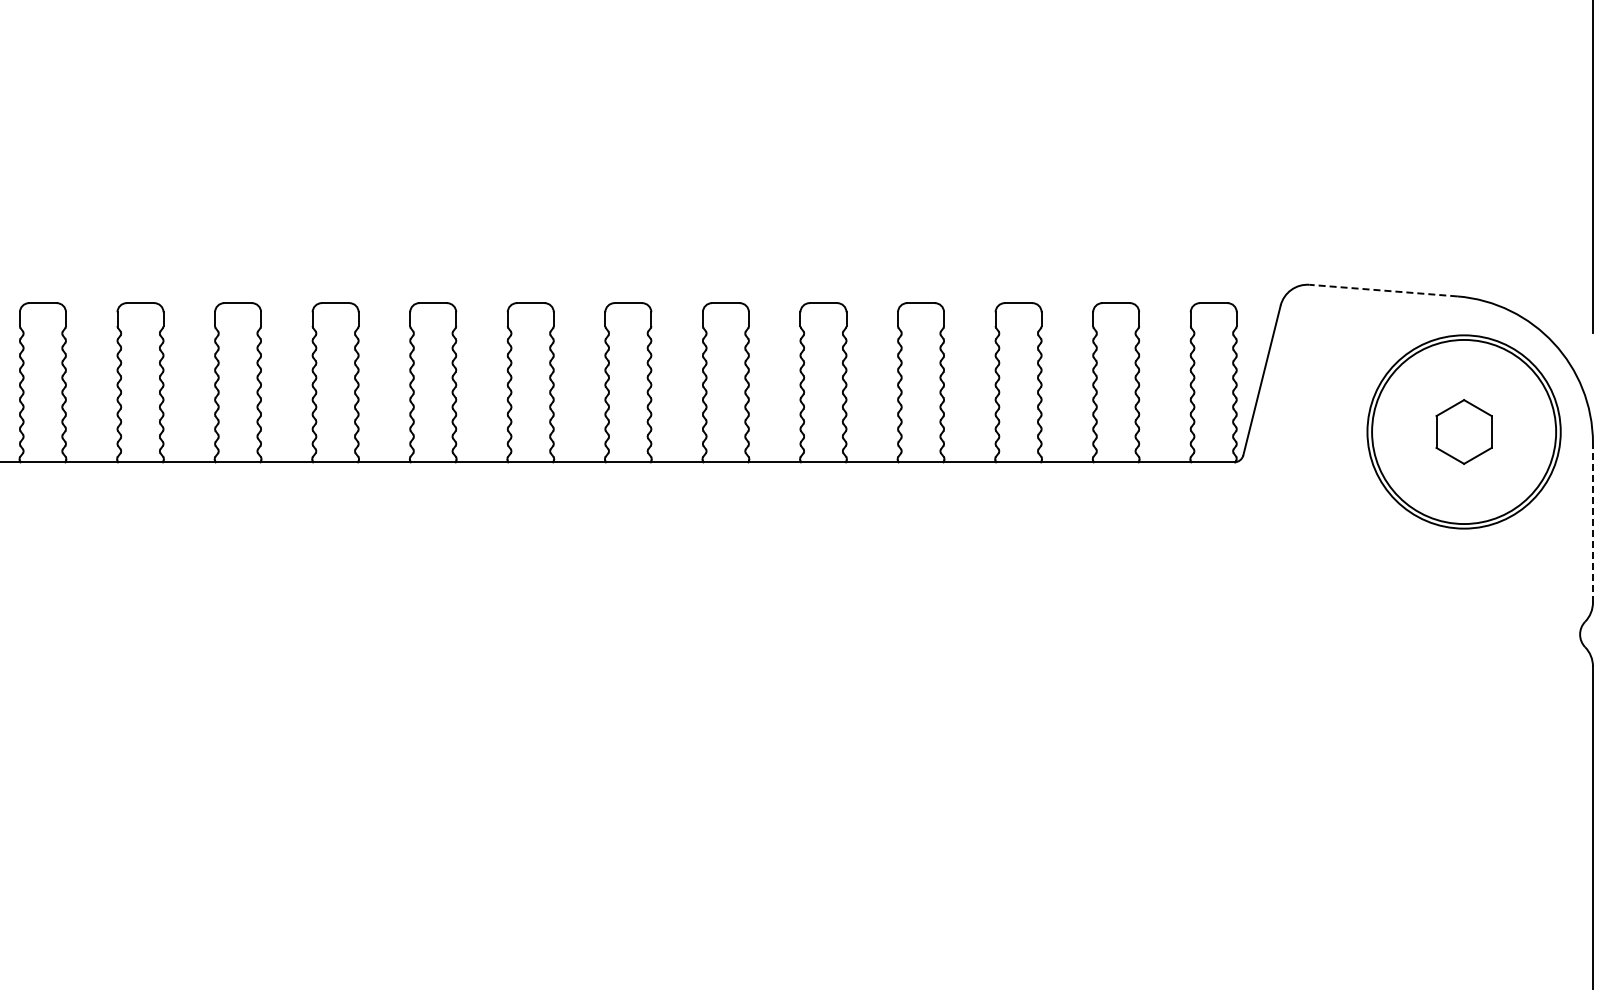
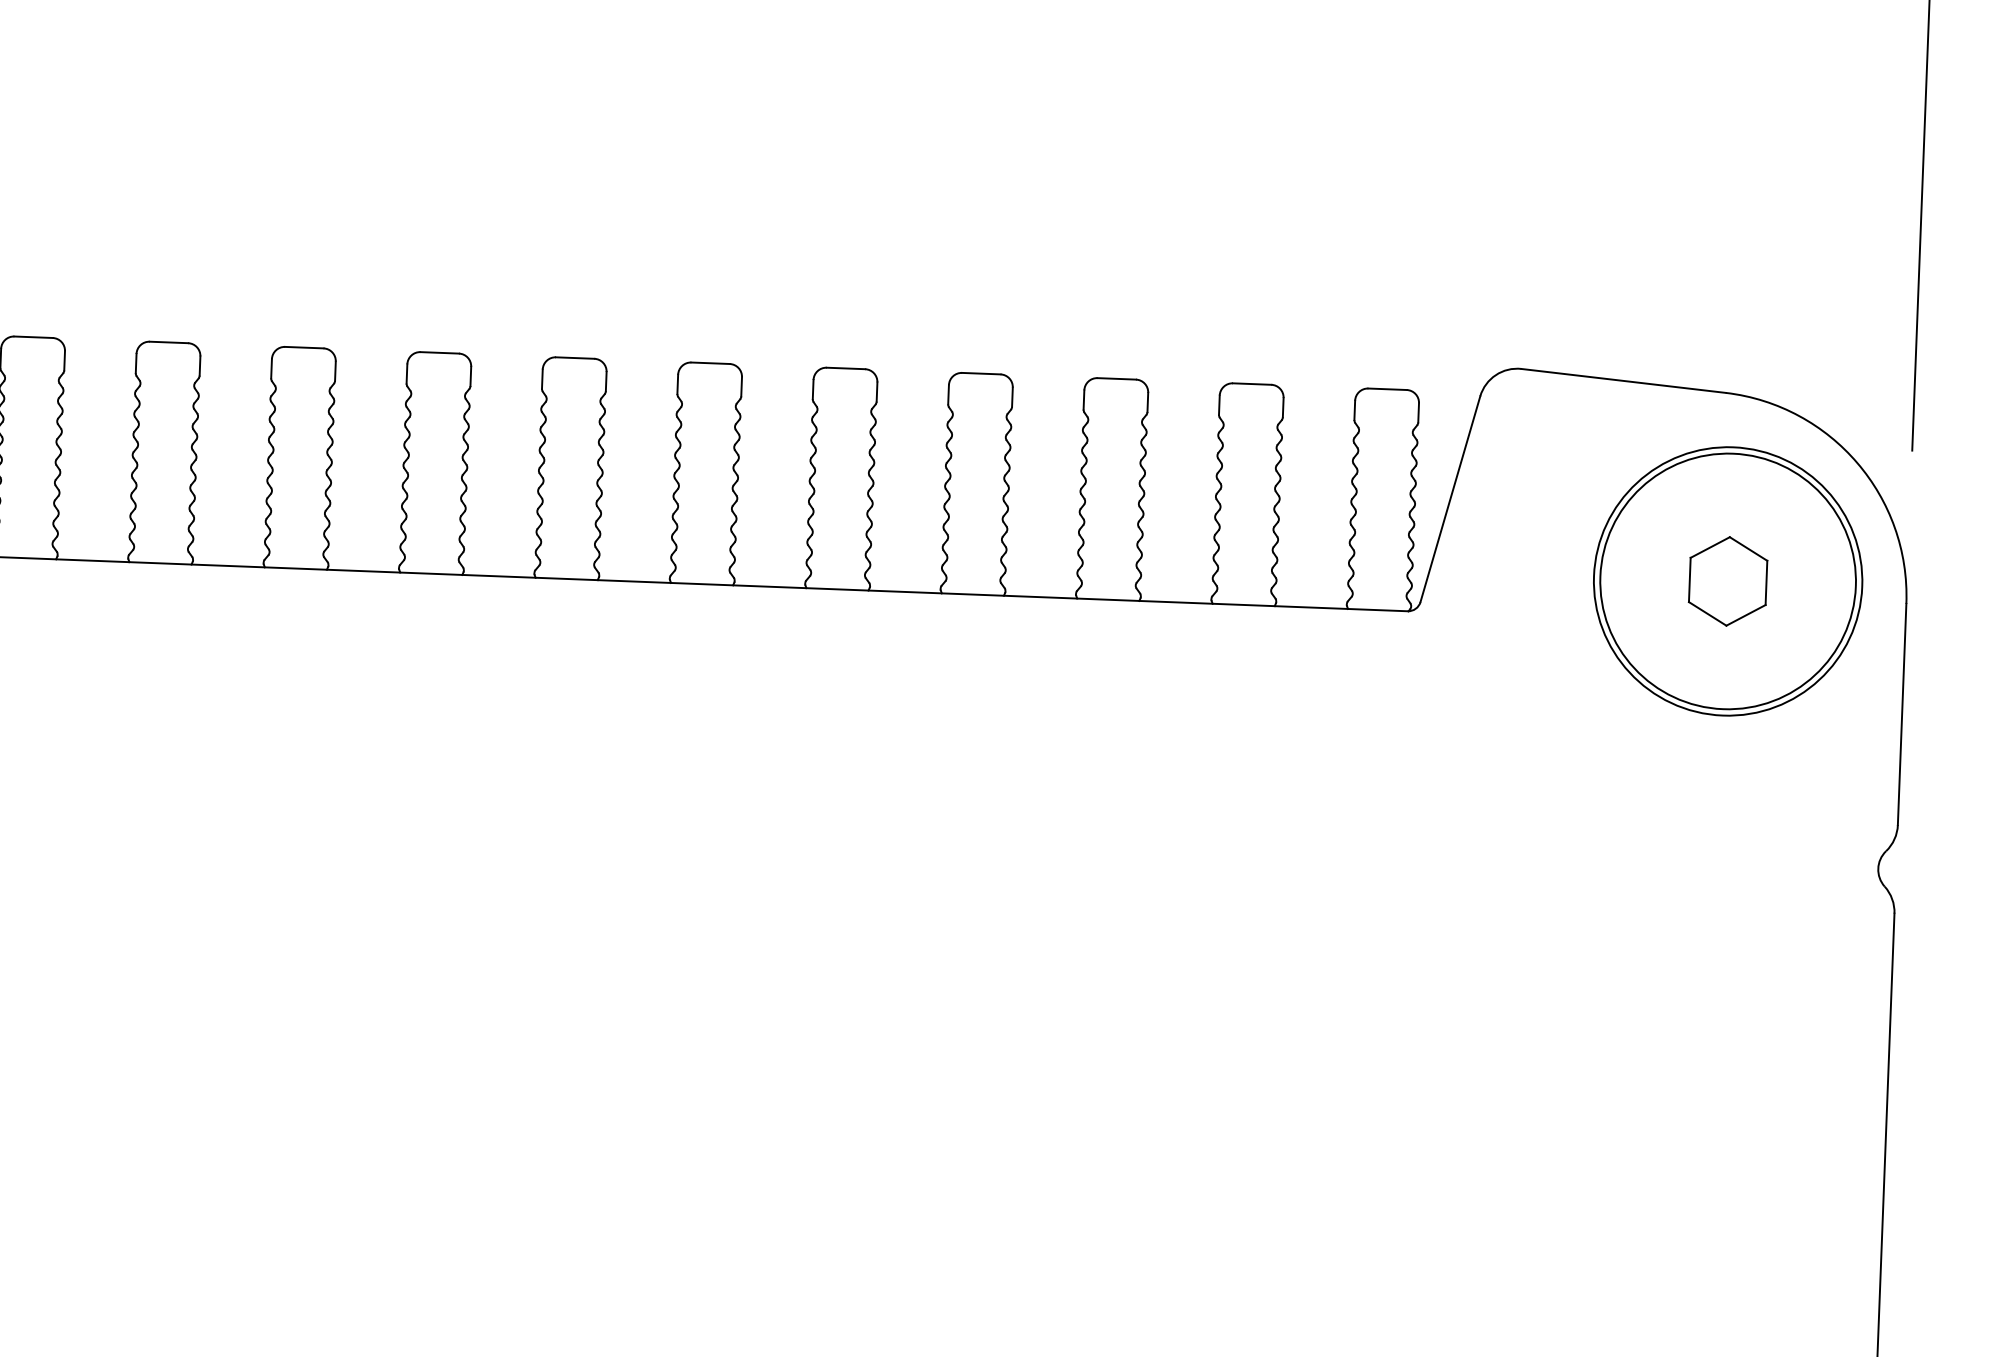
line: (1382, 290) -> (1622, 380), dashed -> solid
line: (1592, 522) -> (1901, 713), dashed -> solid

